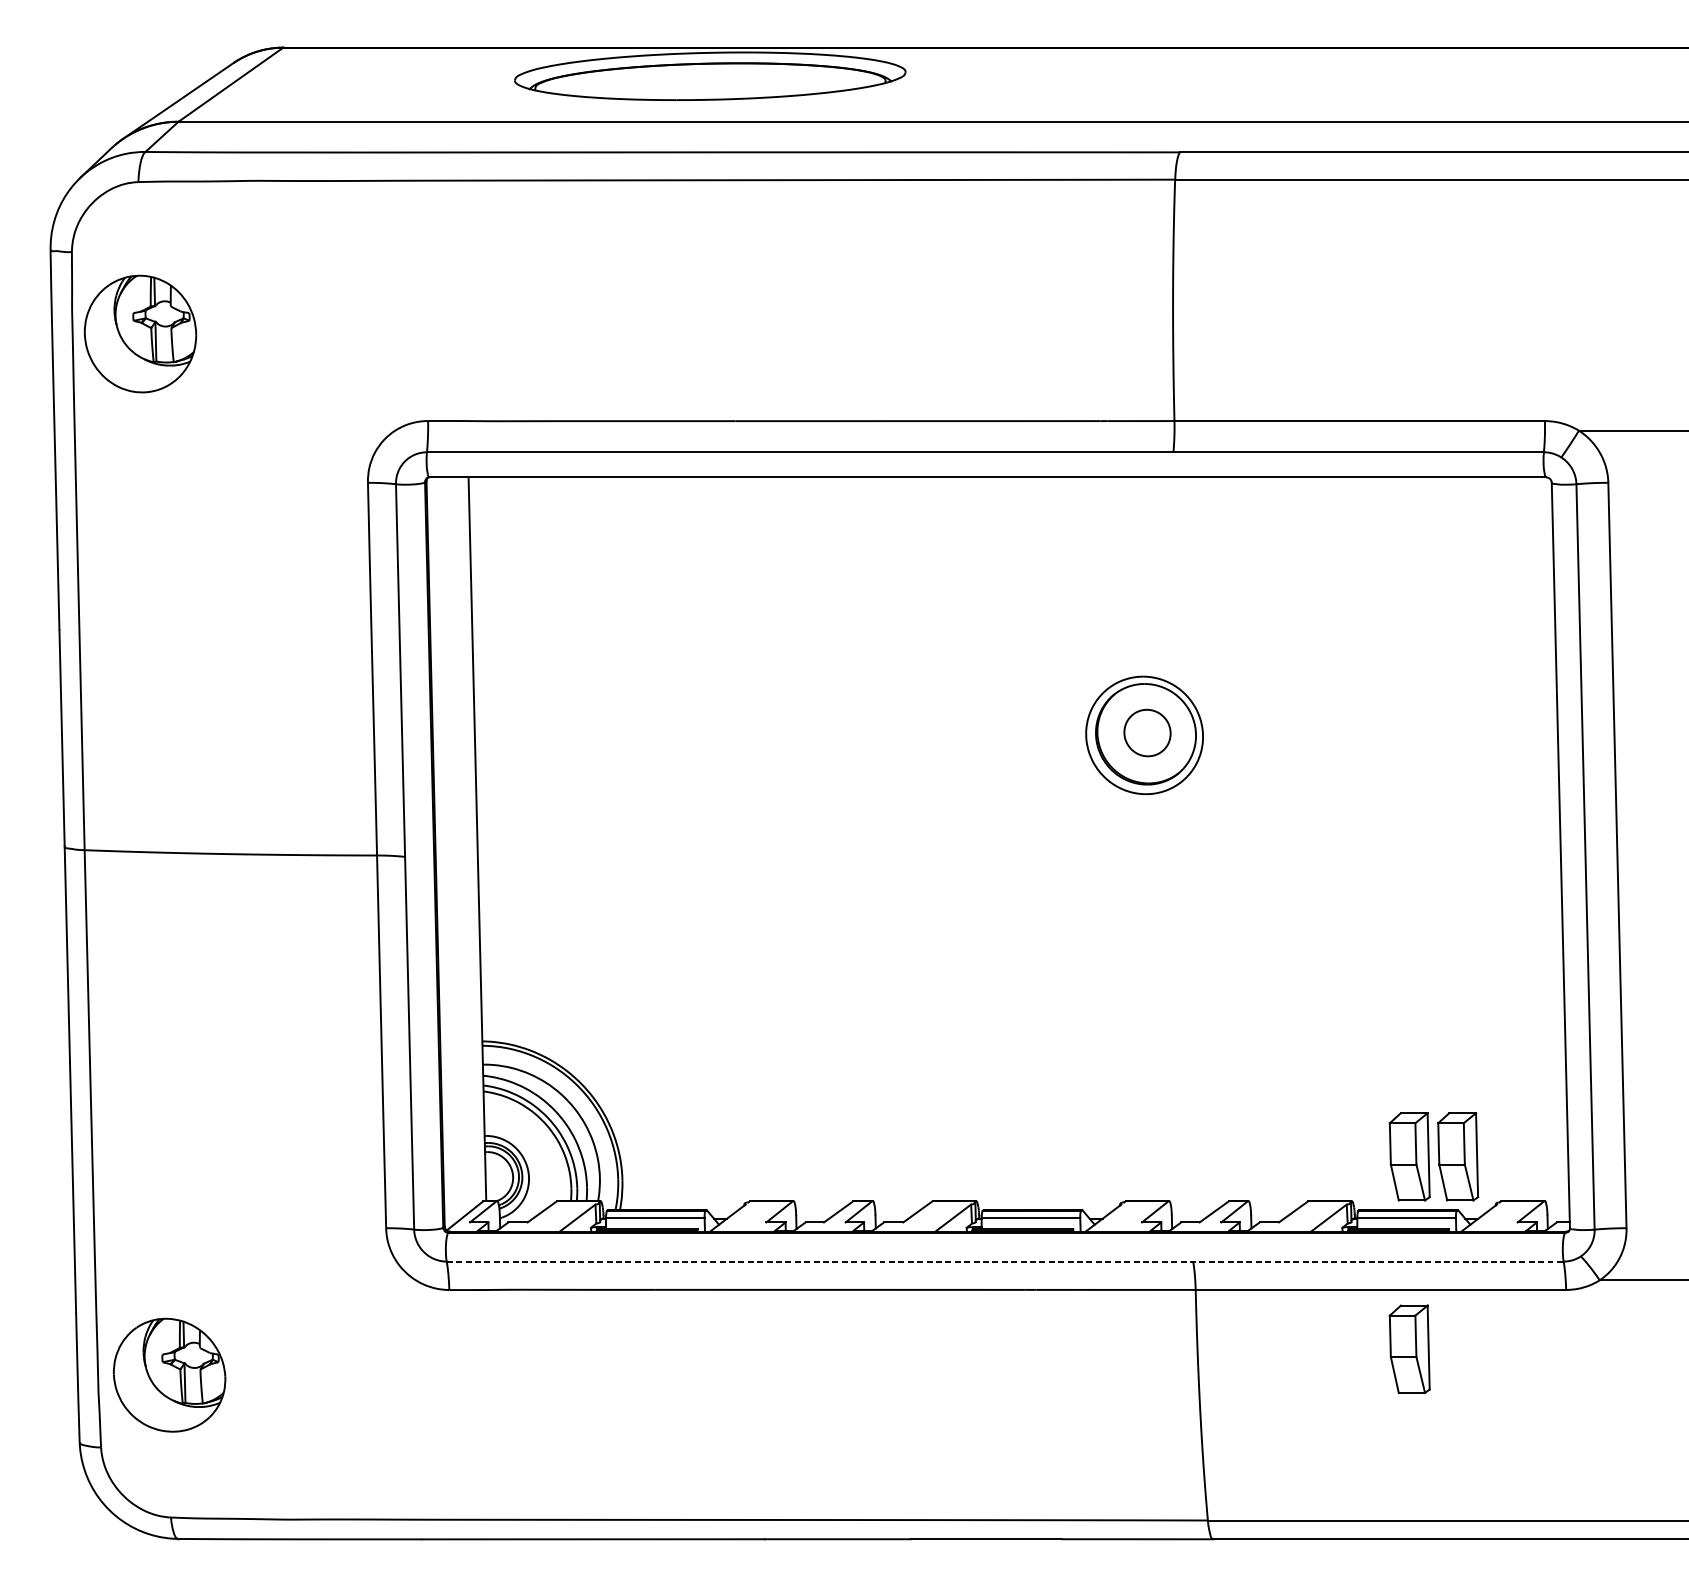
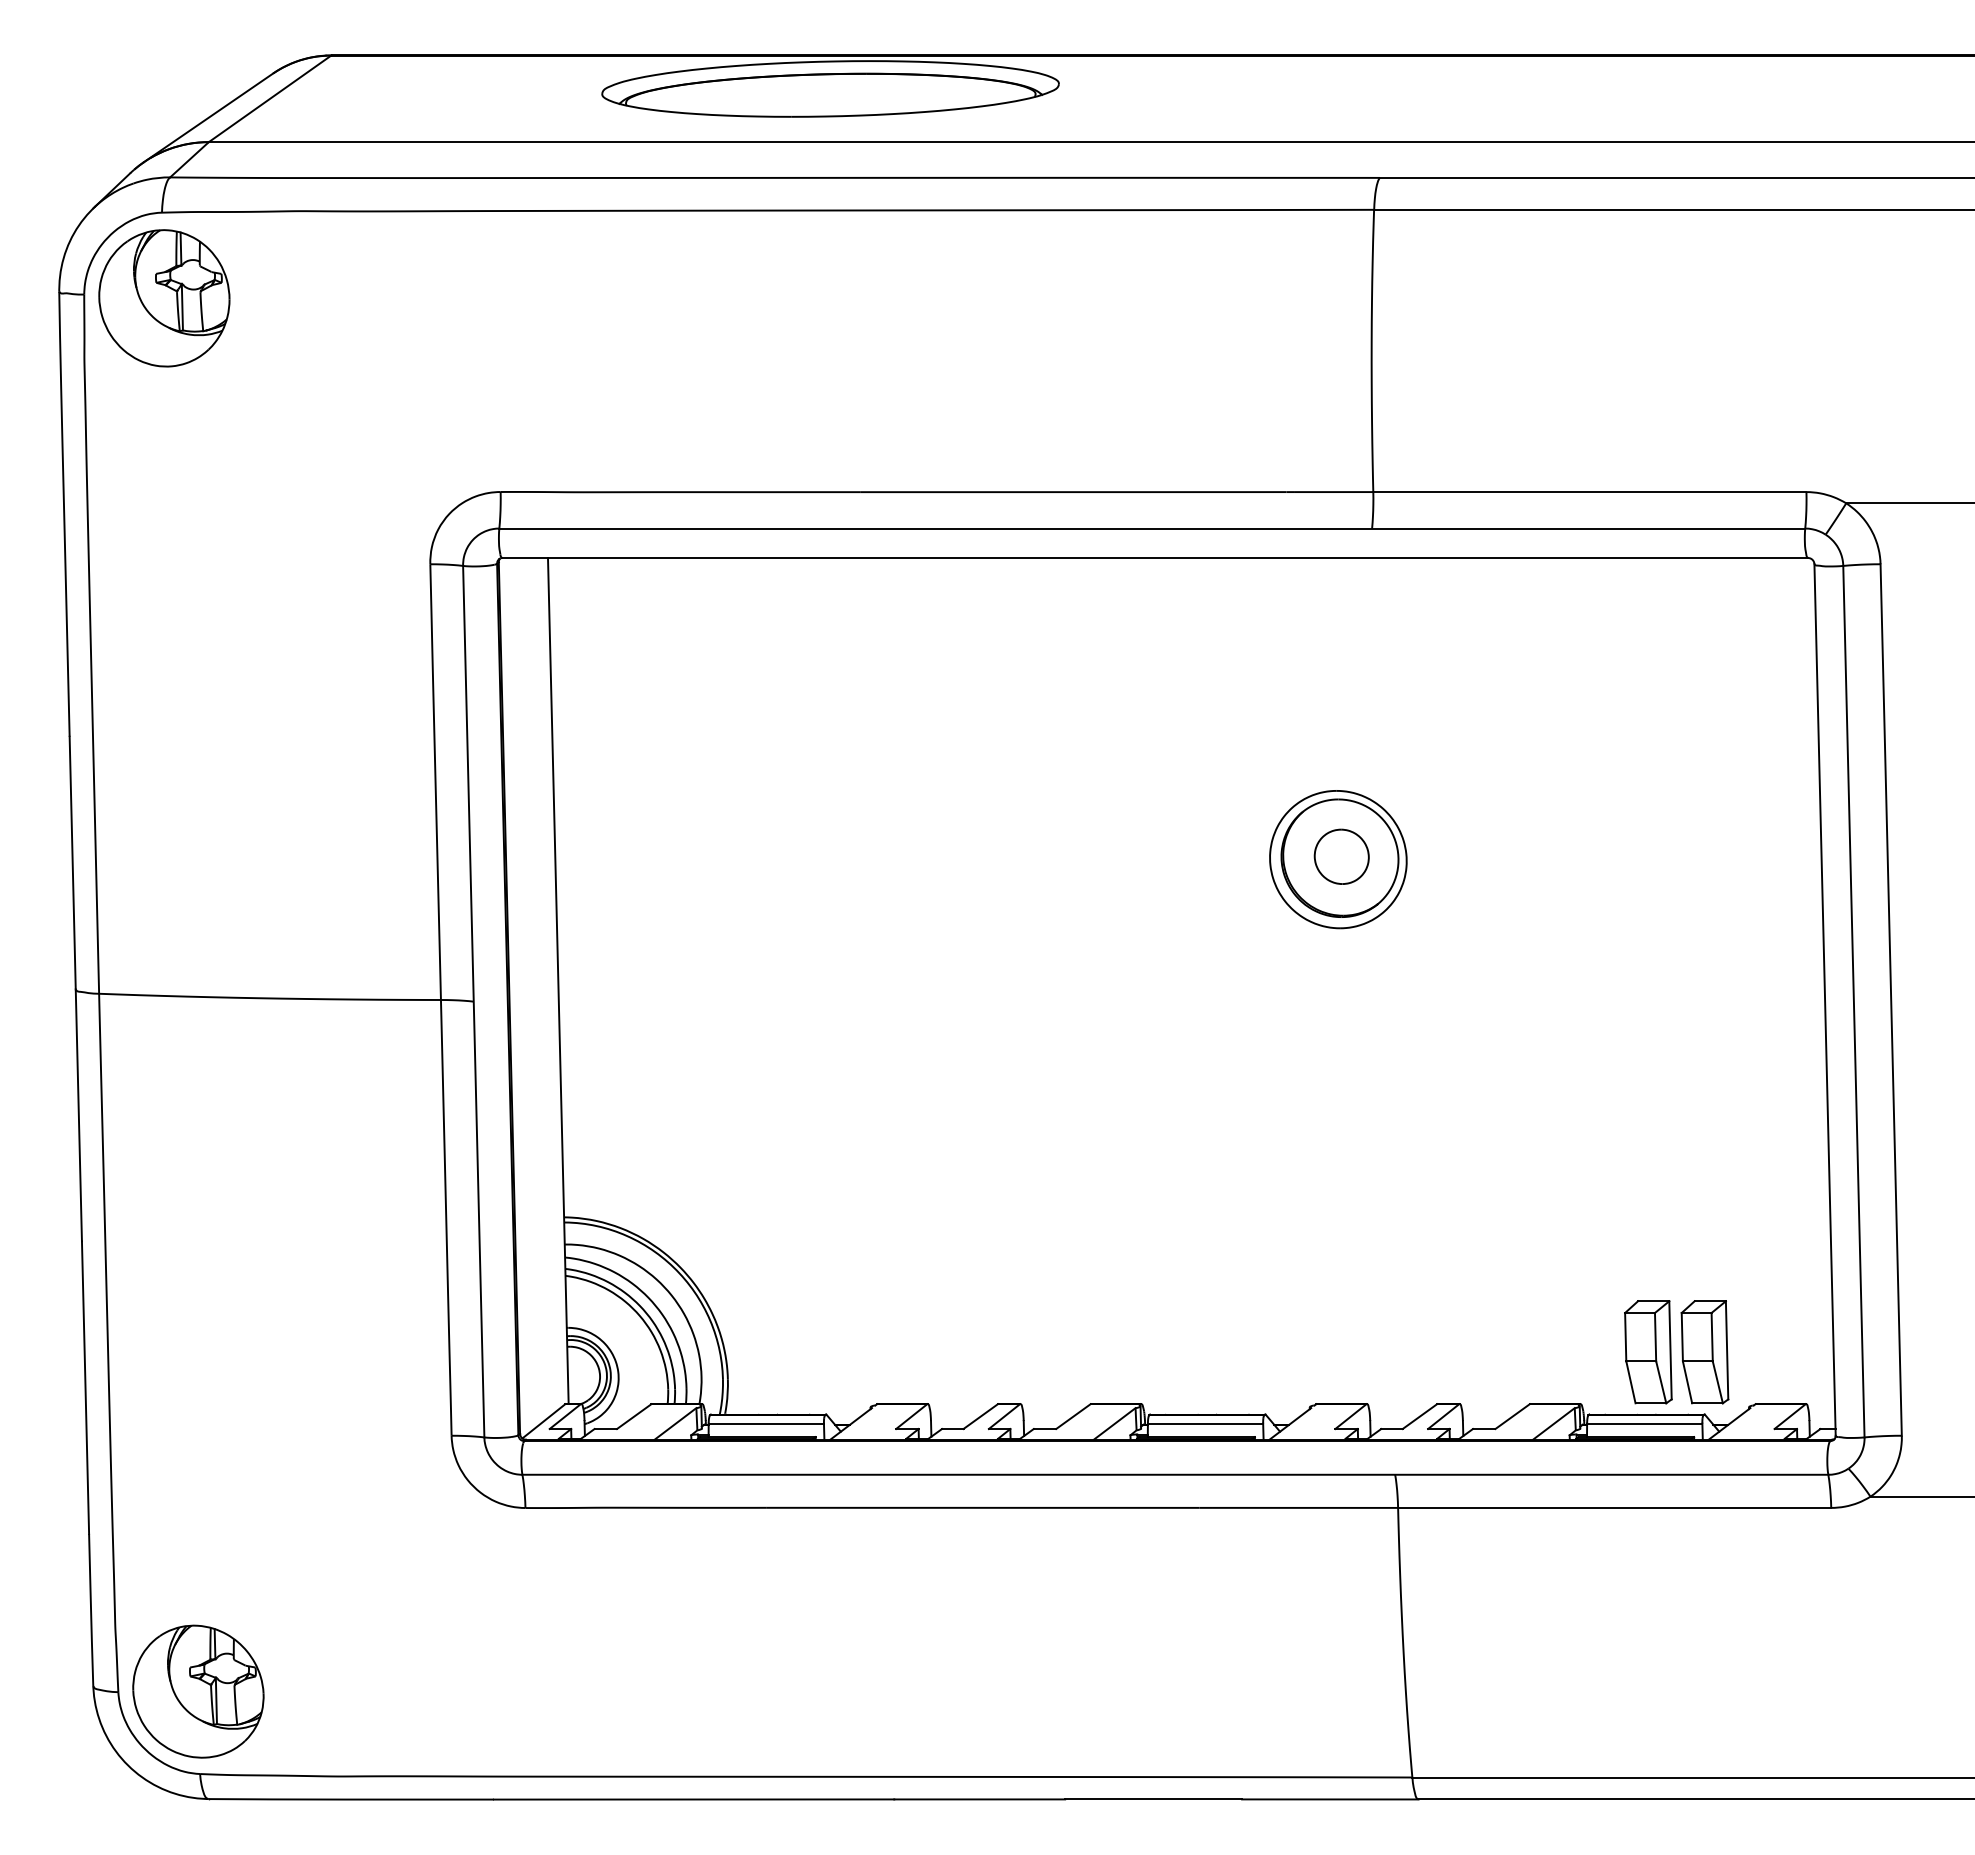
part: (140, 334) -> (164, 298), moved
line: (1005, 1261) -> (1175, 1474), dashed -> solid
part: (1409, 1349) -> (1648, 1577), removed
part: (169, 1375) -> (198, 1691), moved

